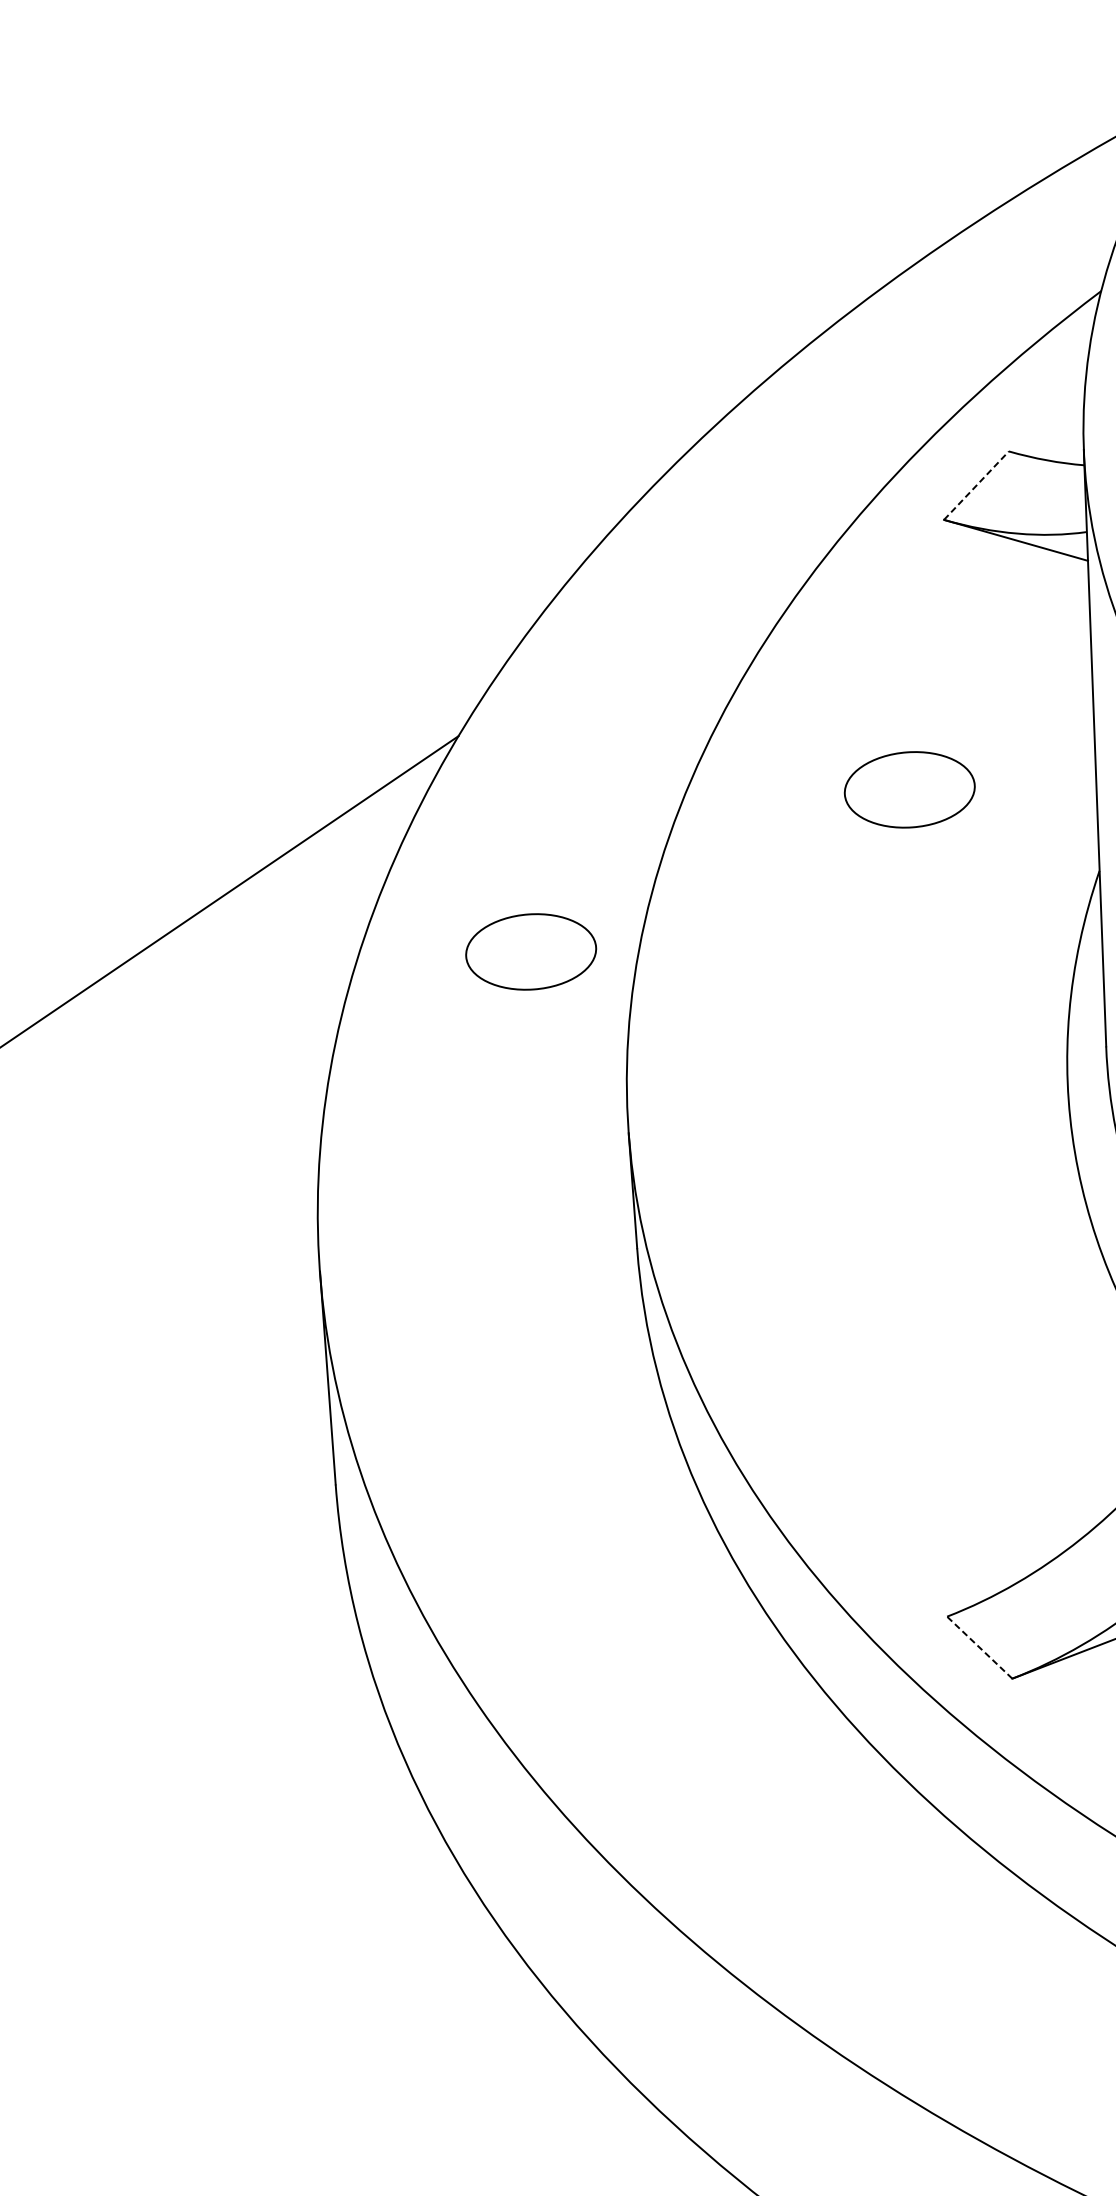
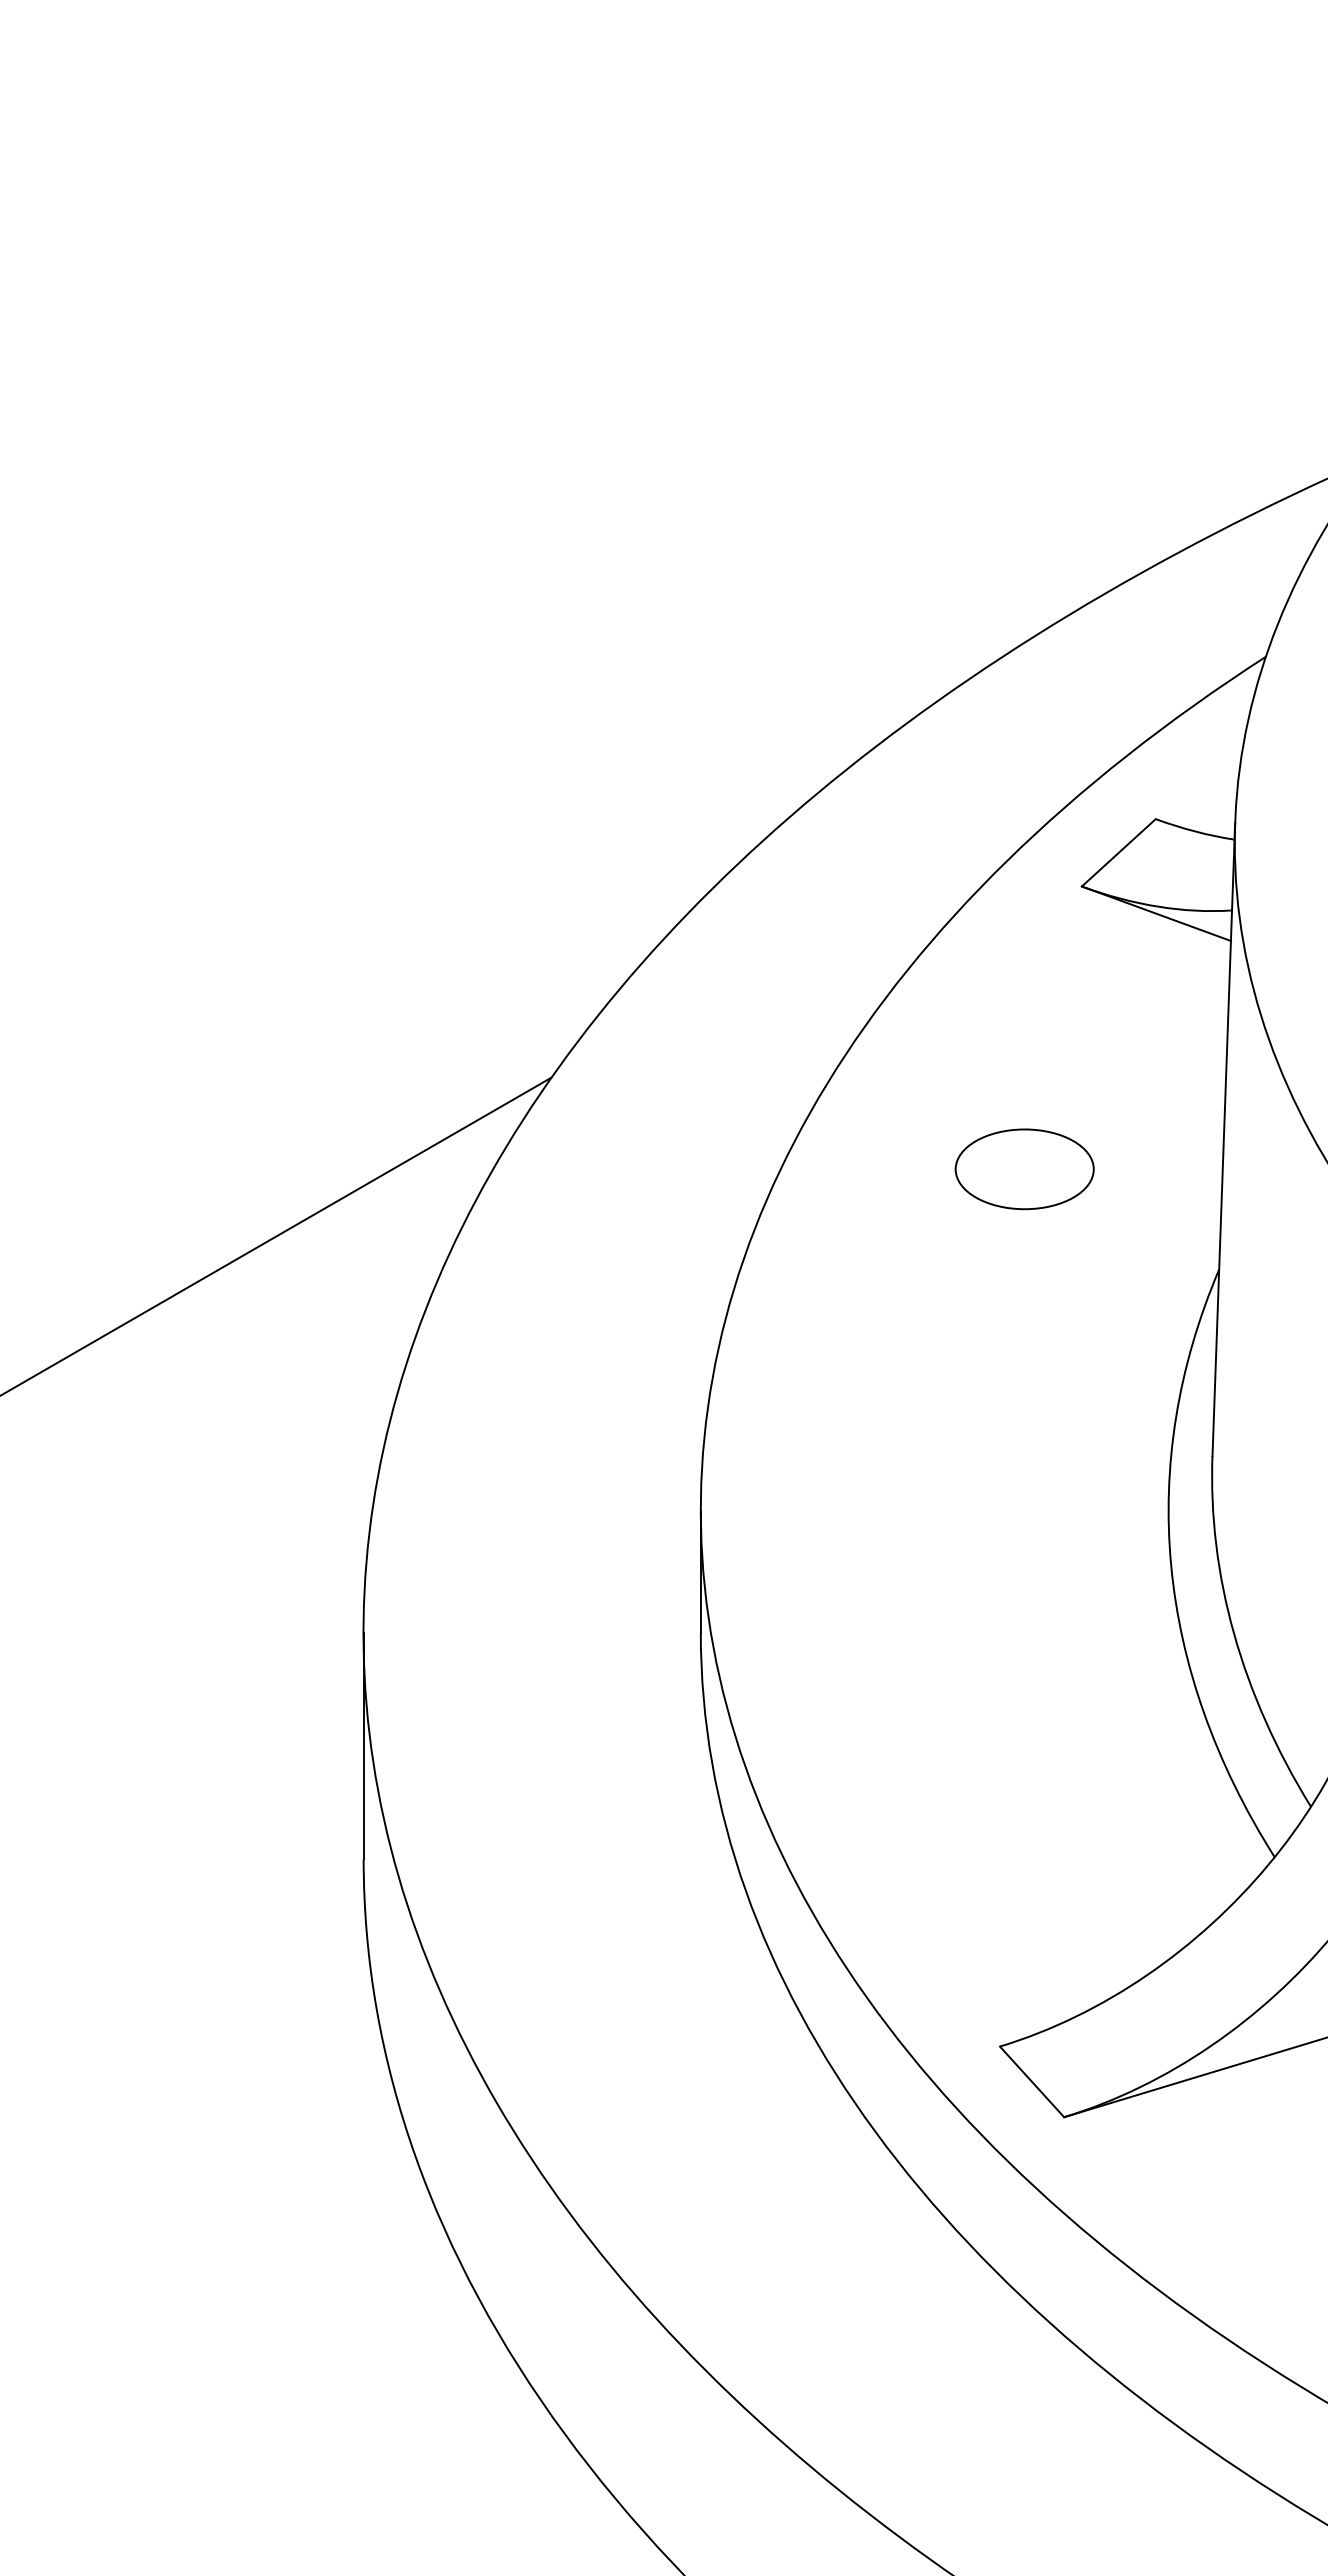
line: (976, 485) -> (1118, 852), dashed -> solid
part: (530, 952) -> (611, 1311), removed
line: (980, 1647) -> (1032, 2081), dashed -> solid

